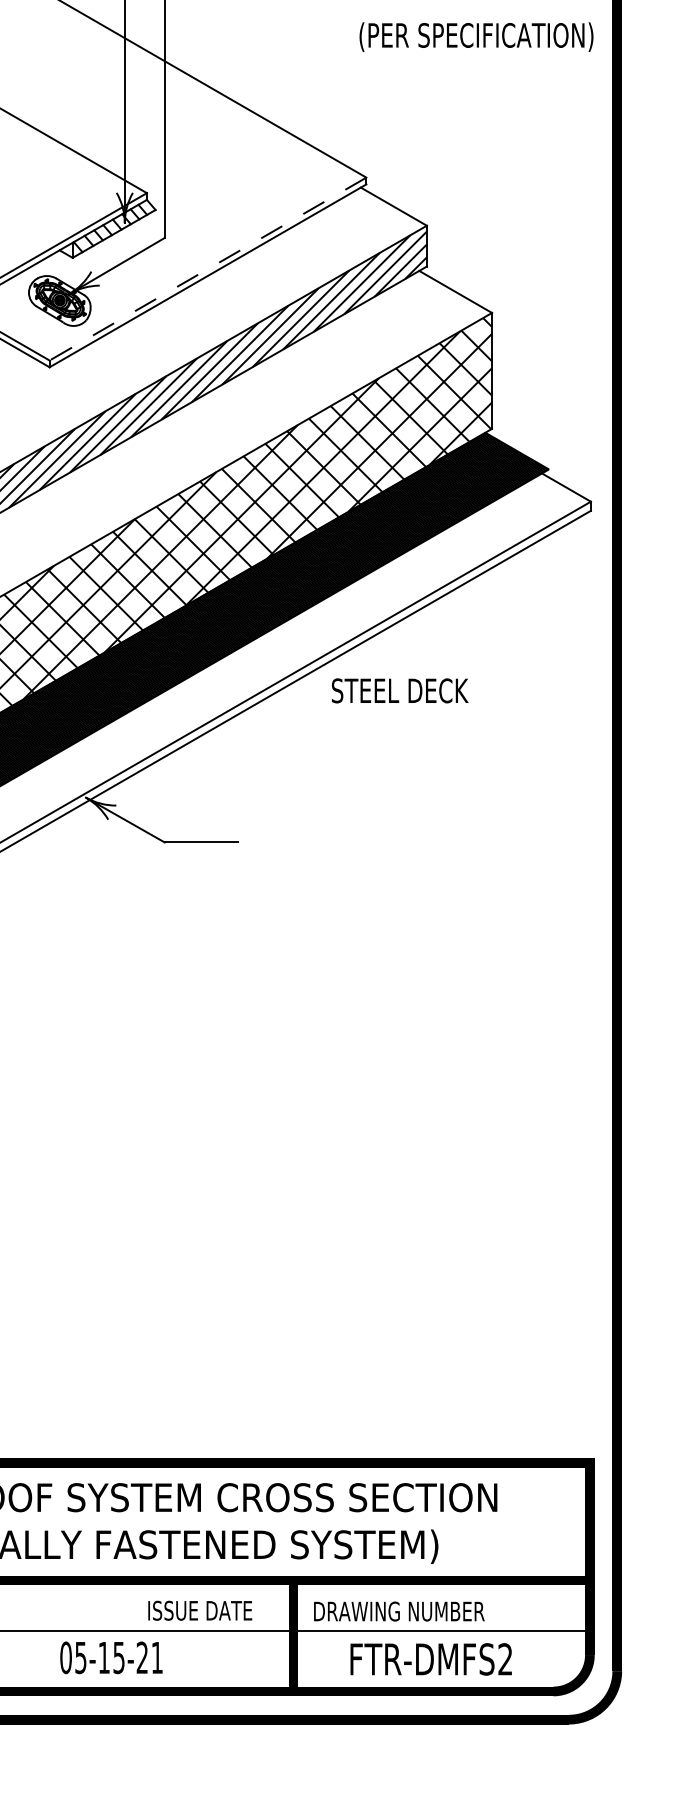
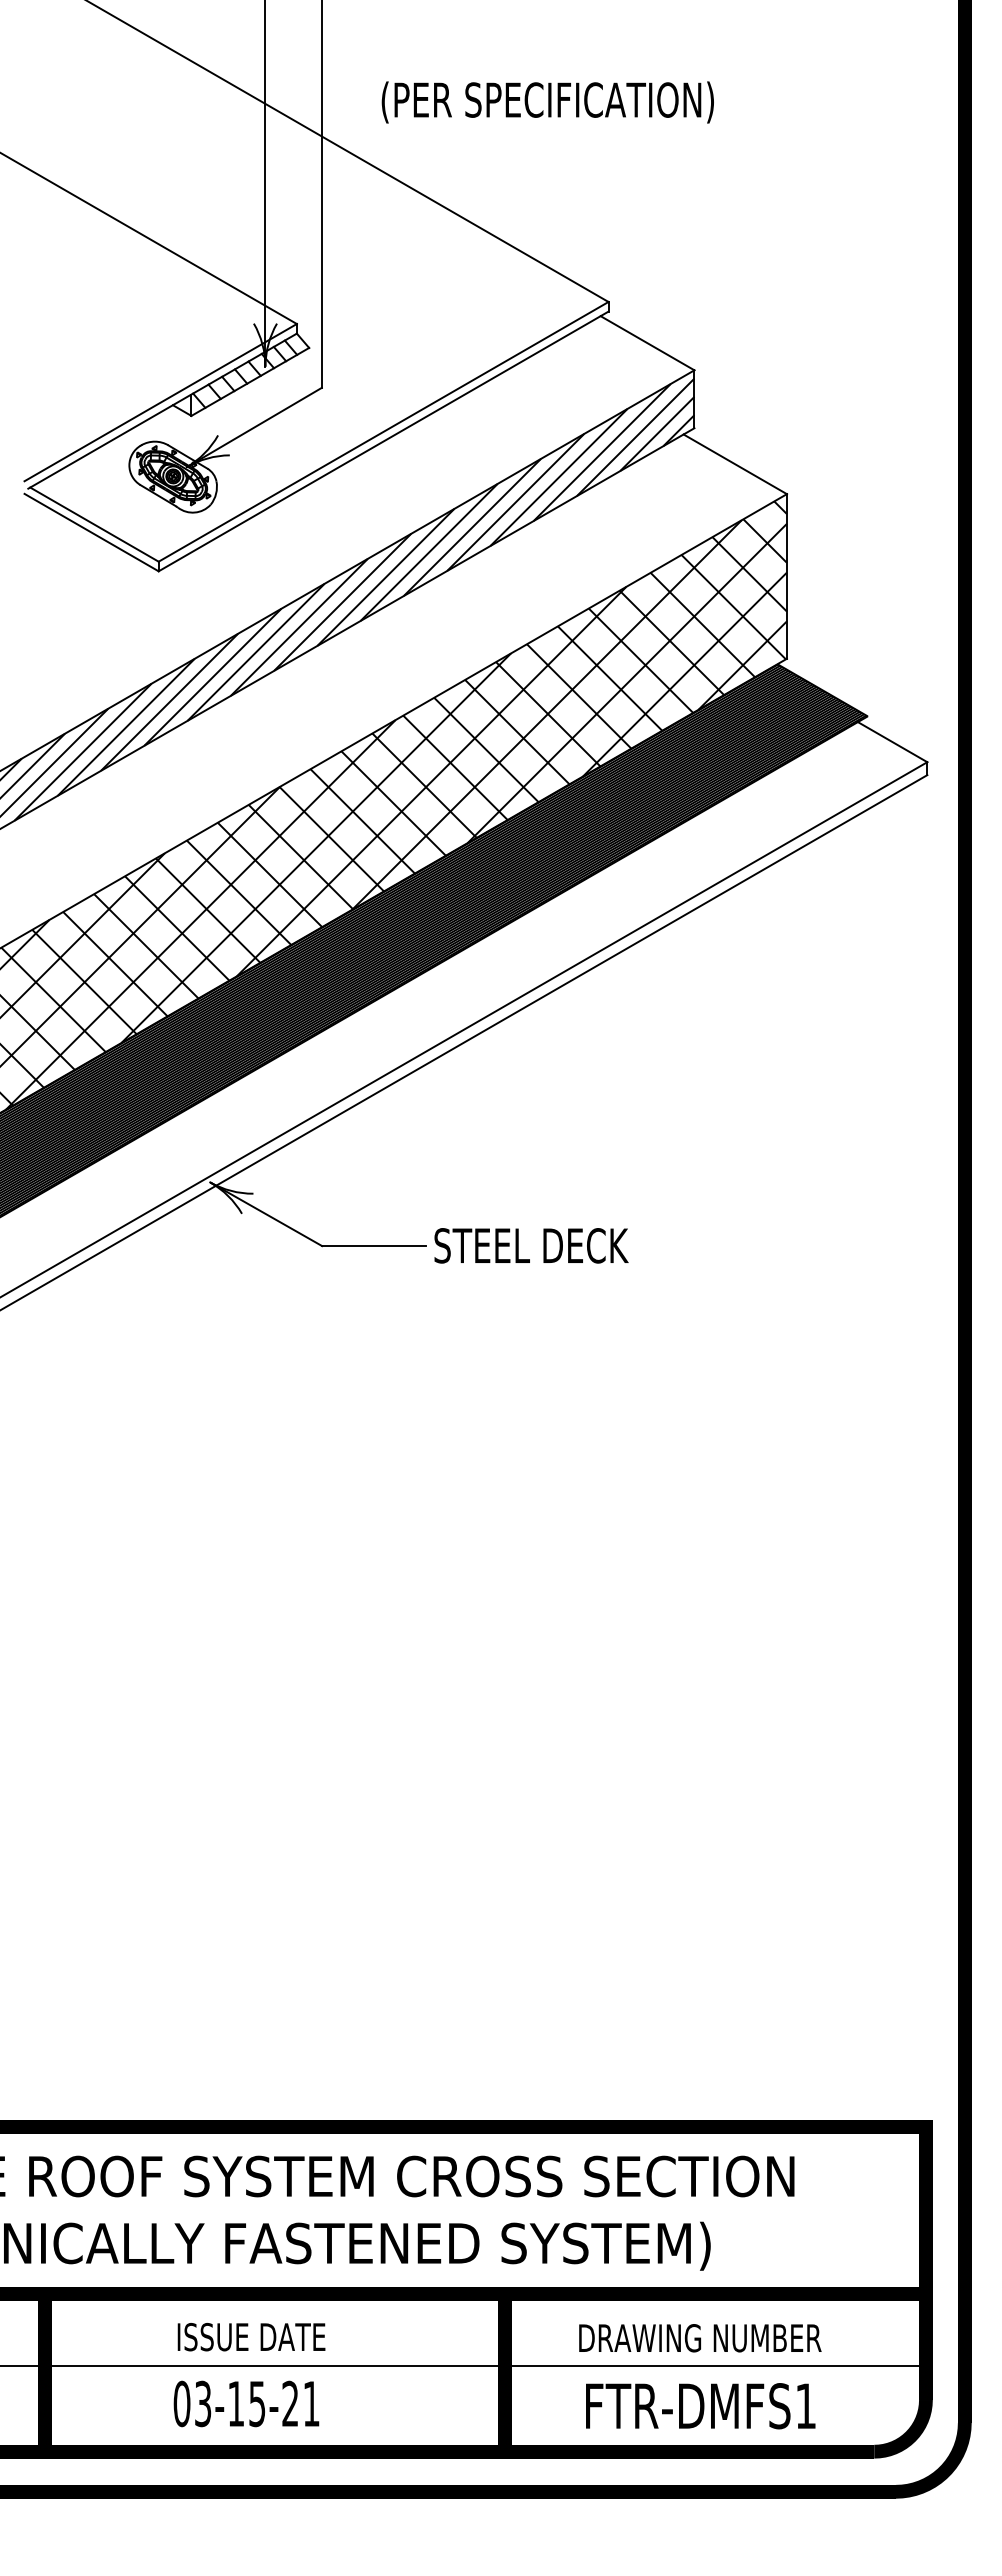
text: (476, 37) -> (547, 102), moved
line: (207, 268) -> (383, 431), dashed -> solid
text: (400, 690) -> (531, 1245), moved
text: (200, 1611) -> (251, 2337), moved
text: (399, 1611) -> (700, 2338), moved
text: (81, 1657) -> (203, 2403), 05-15-21 -> 03-15-21
text: (505, 1658) -> (805, 2405), FTR-DMFS2 -> FTR-DMFS1

